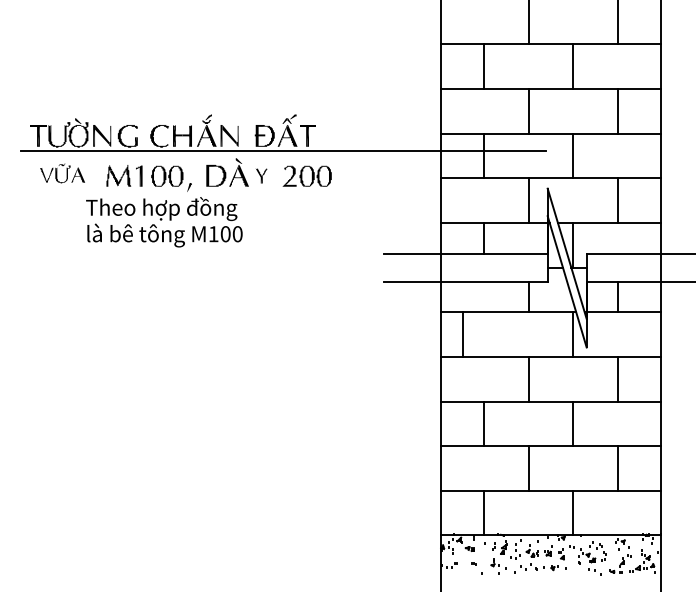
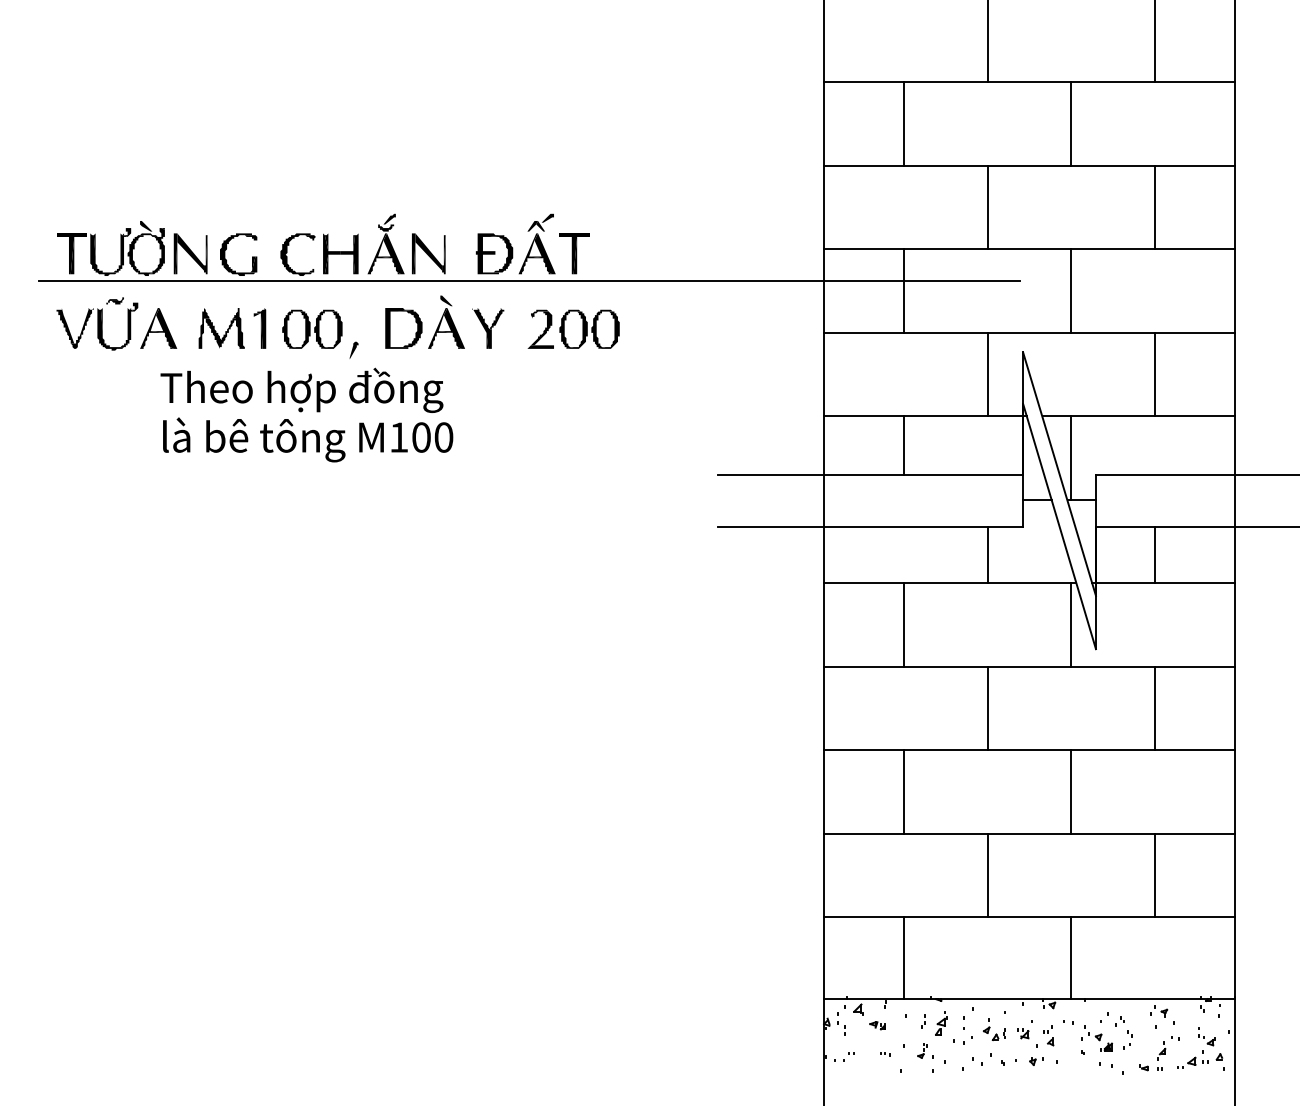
part: (62, 173) -> (116, 324), size x1.43
part: (261, 175) -> (488, 327), size x1.43
line: (462, 334) -> (903, 624), moved

